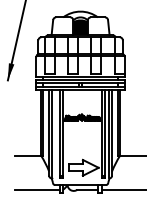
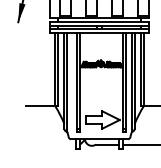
line: (36, 189) -> (50, 144), removed

